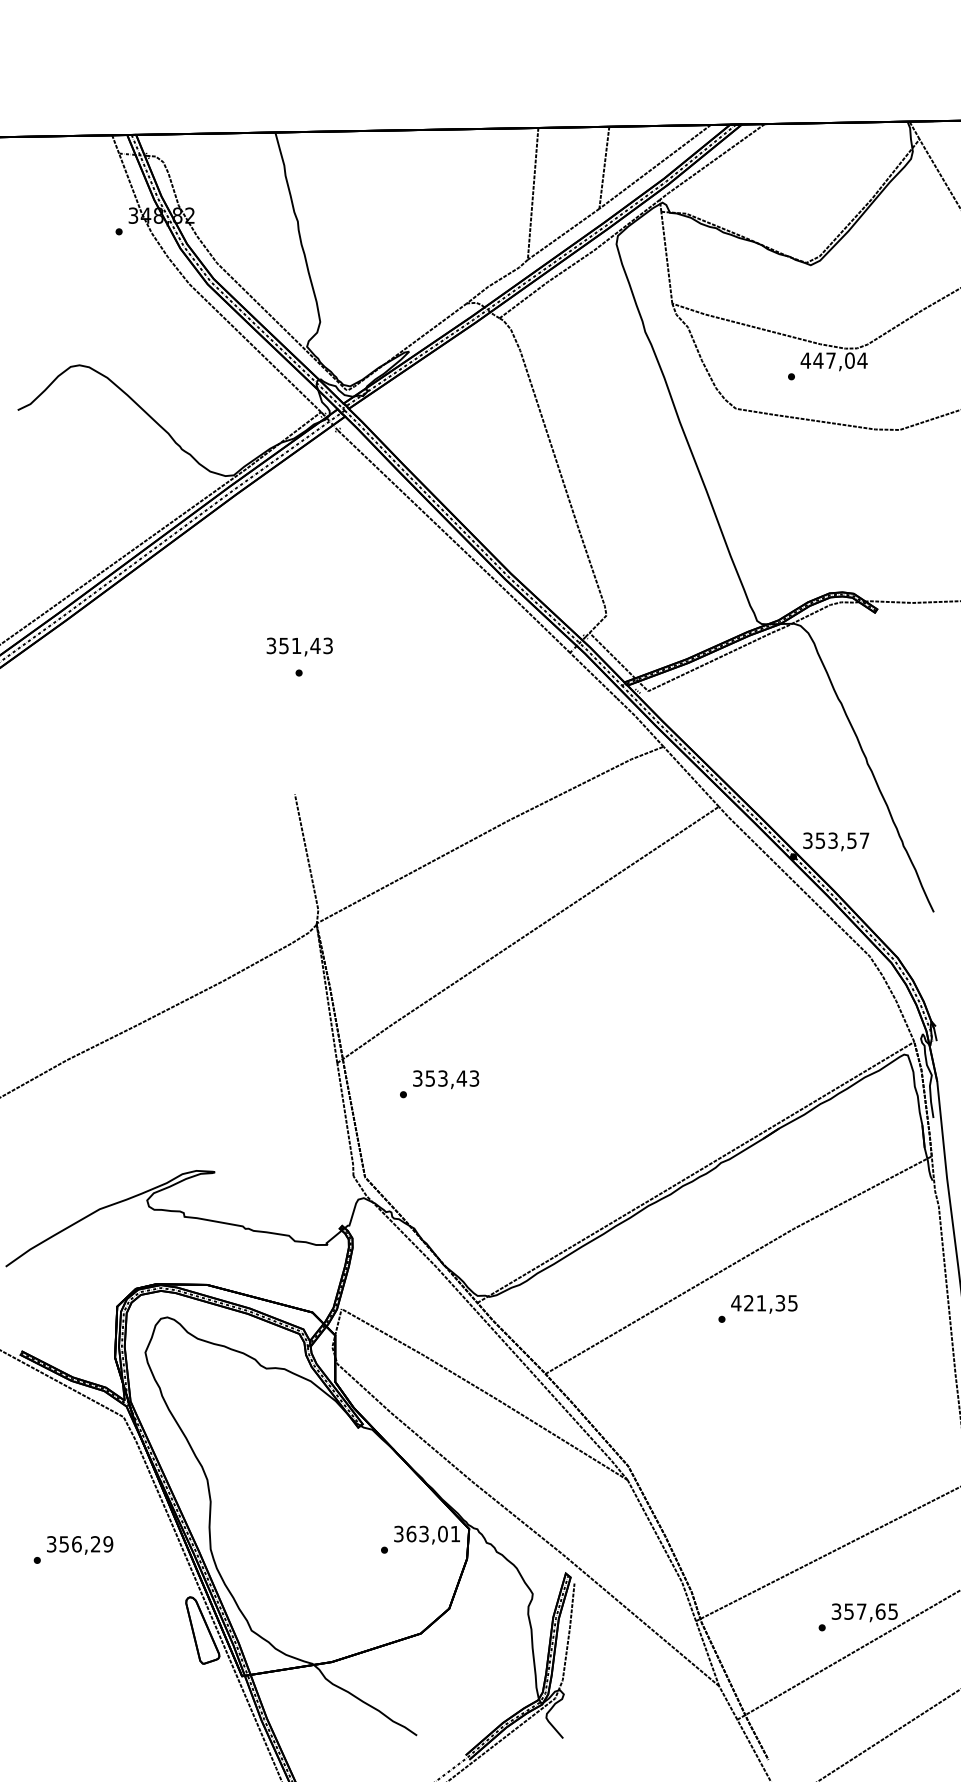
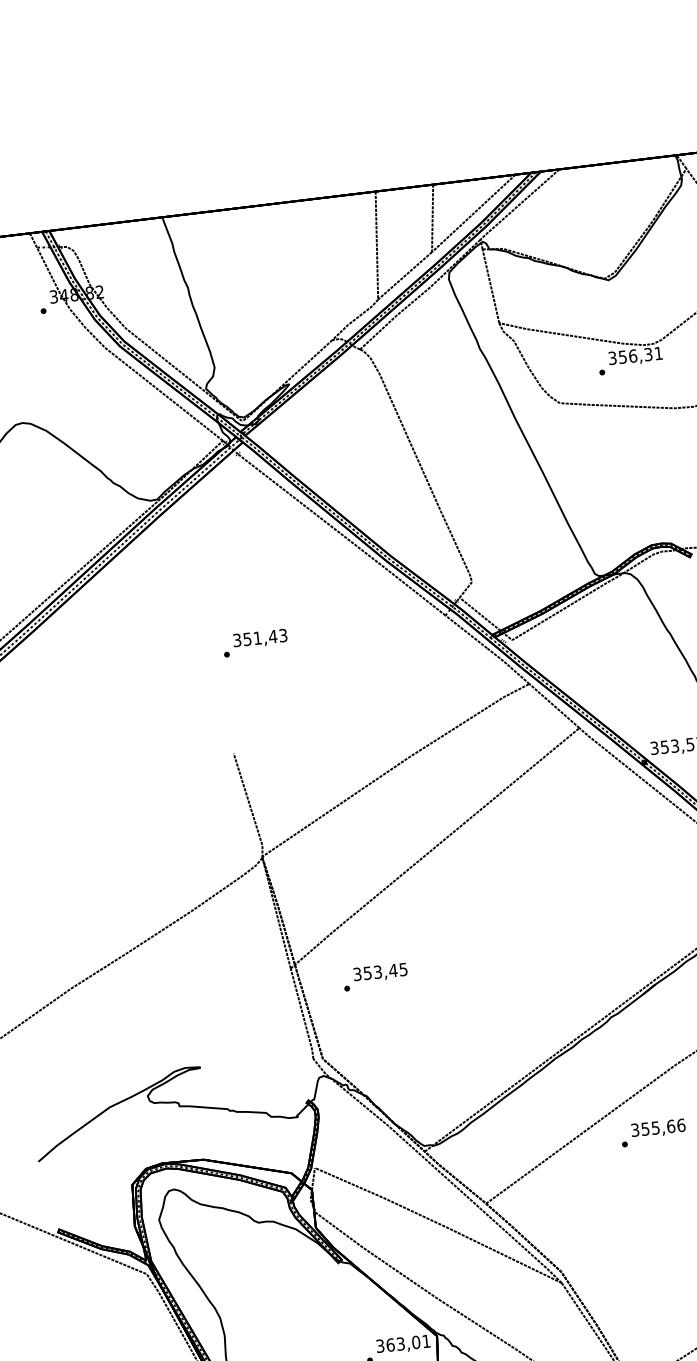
text: (833, 360) -> (635, 355), 447,04 -> 356,31
text: (299, 646) -> (260, 638), moved
text: (474, 1078) -> (403, 969), 353,43 -> 353,45
text: (764, 1303) -> (658, 1128), 421,35 -> 355,66

